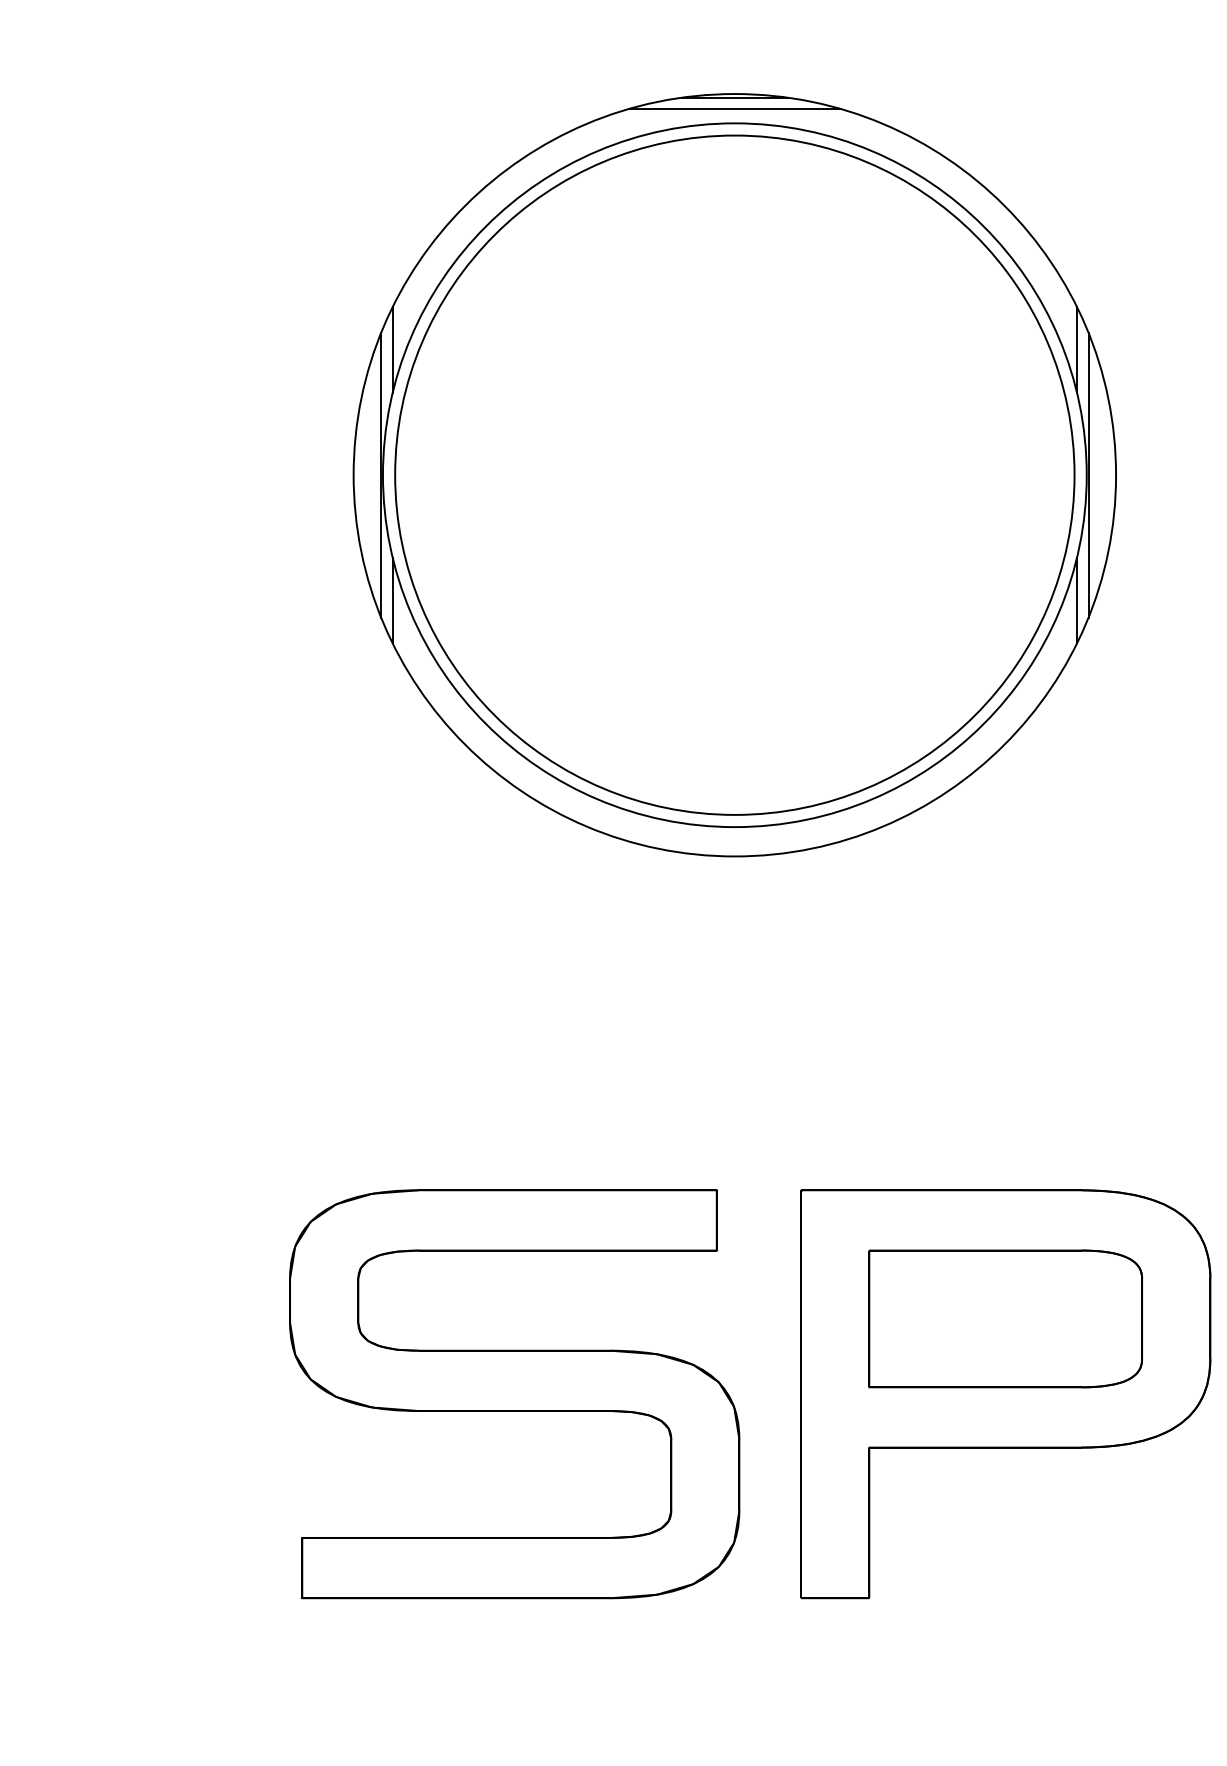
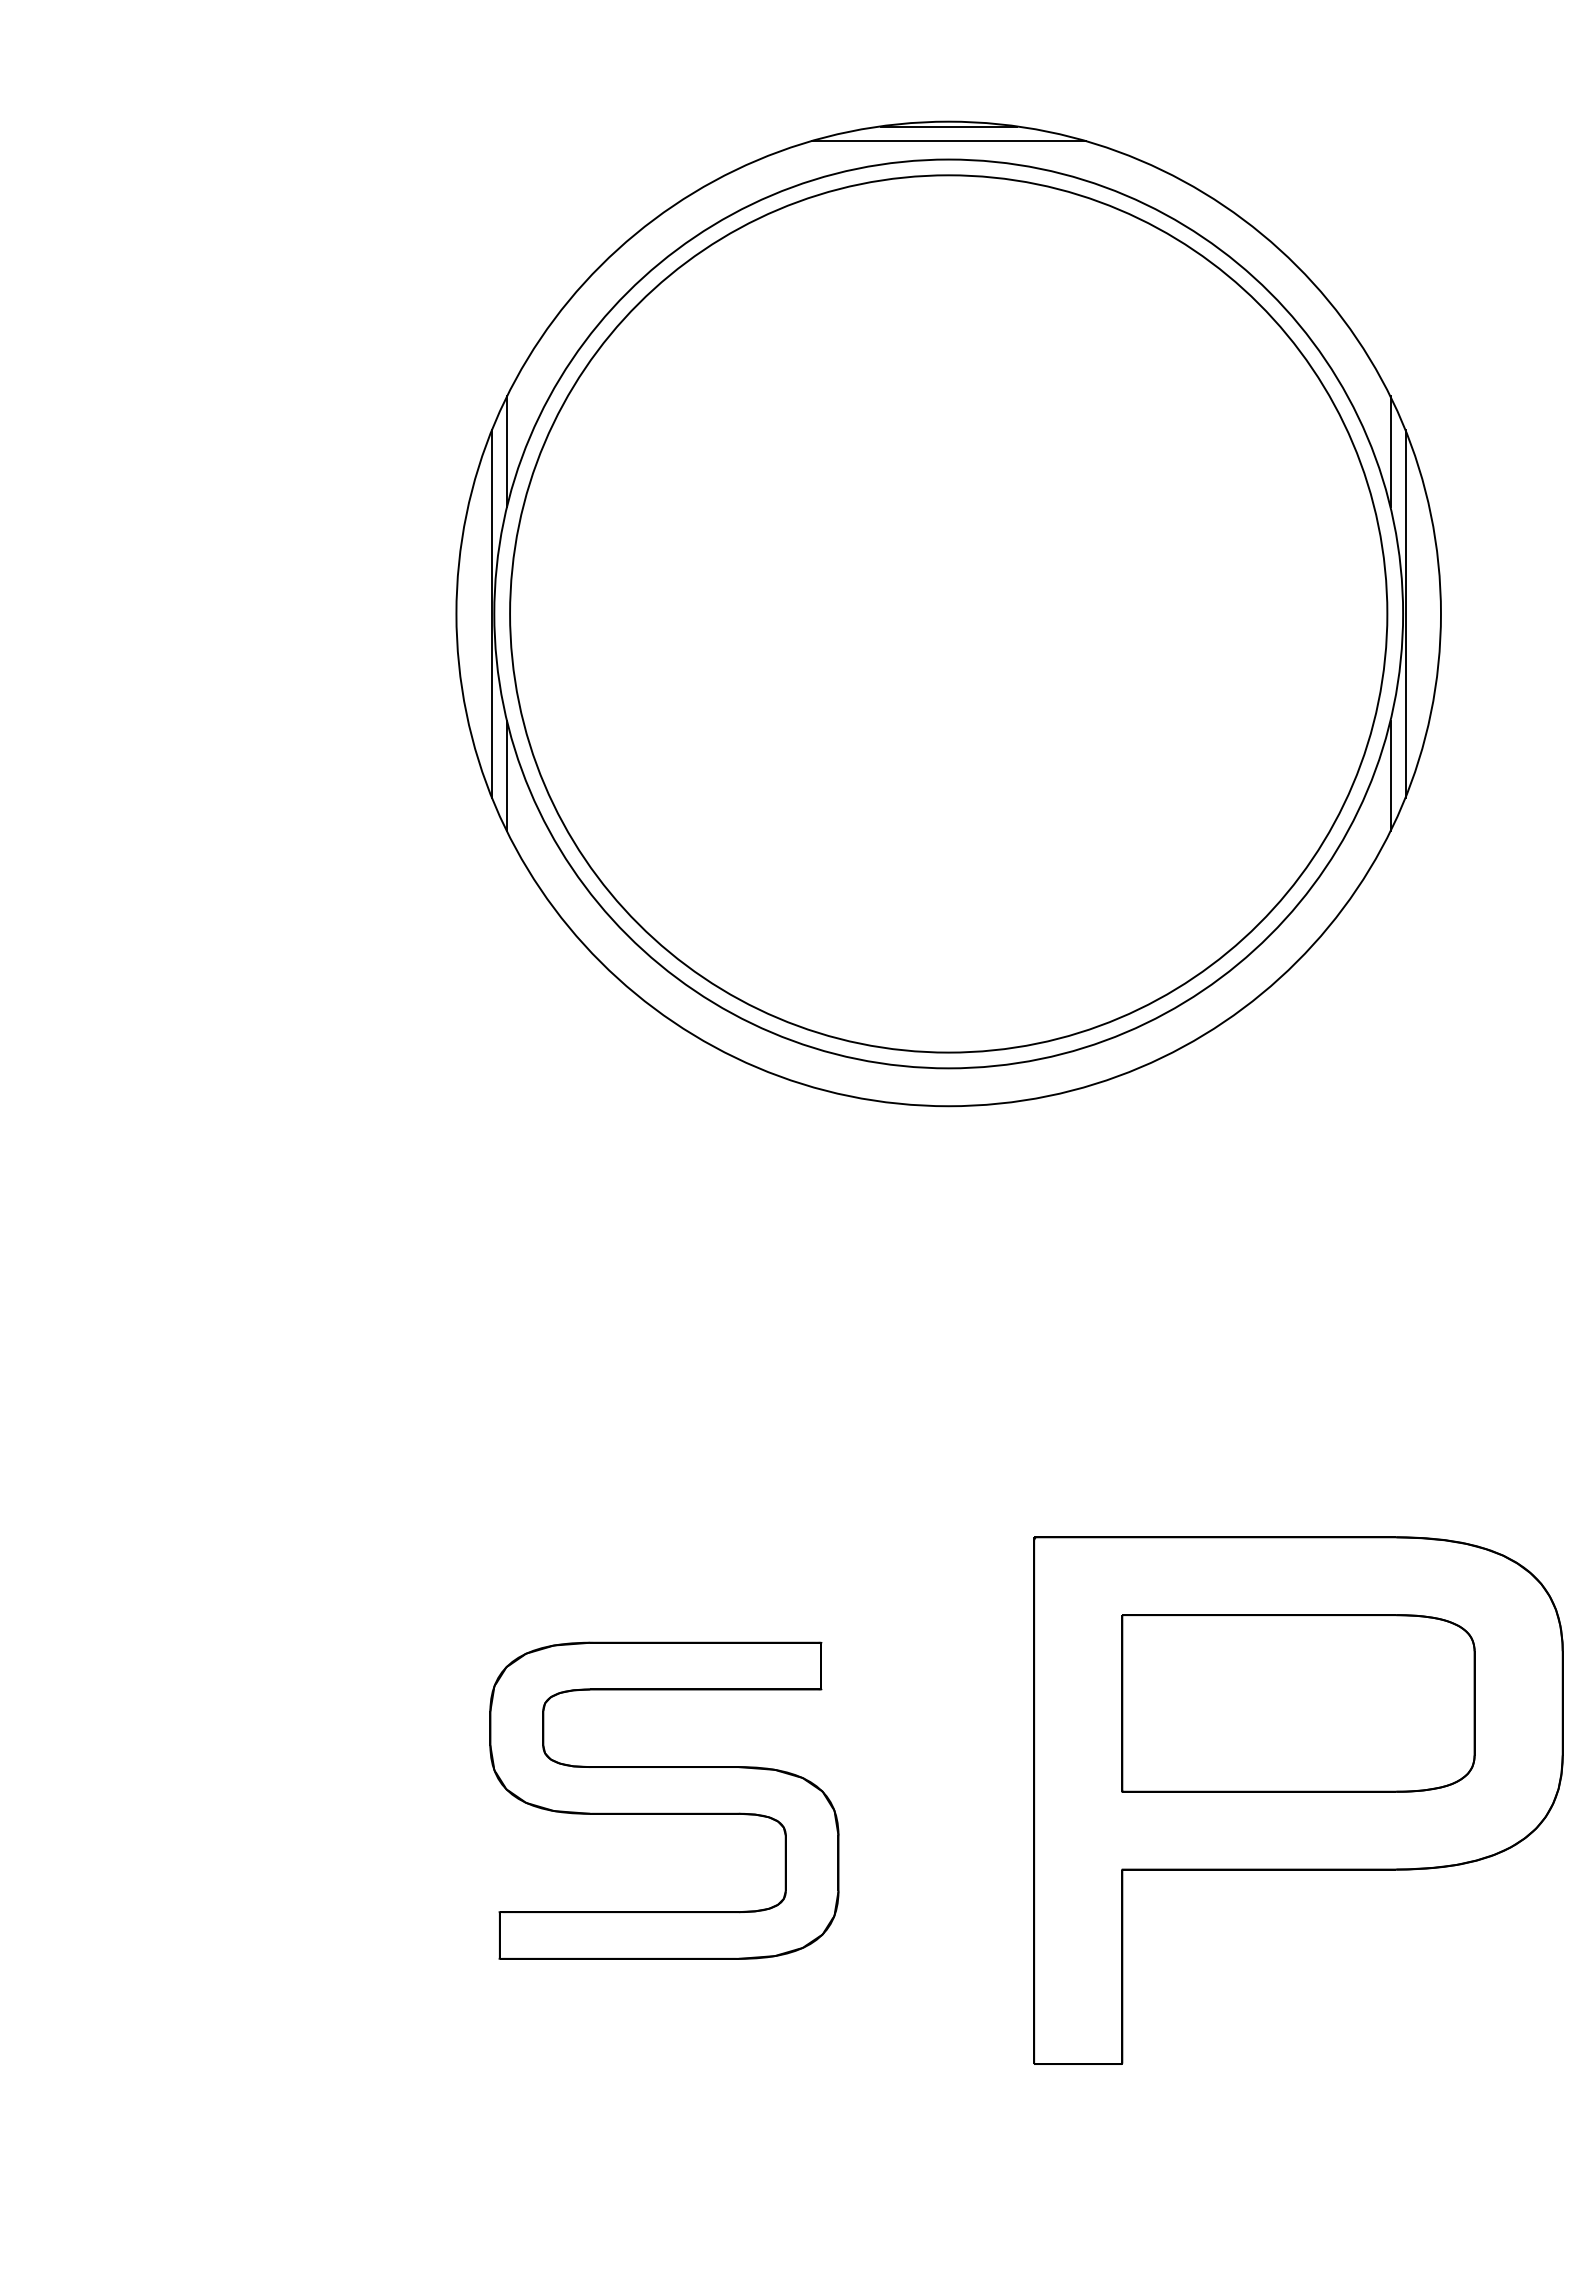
part: (514, 1394) -> (664, 1800), size x0.6

